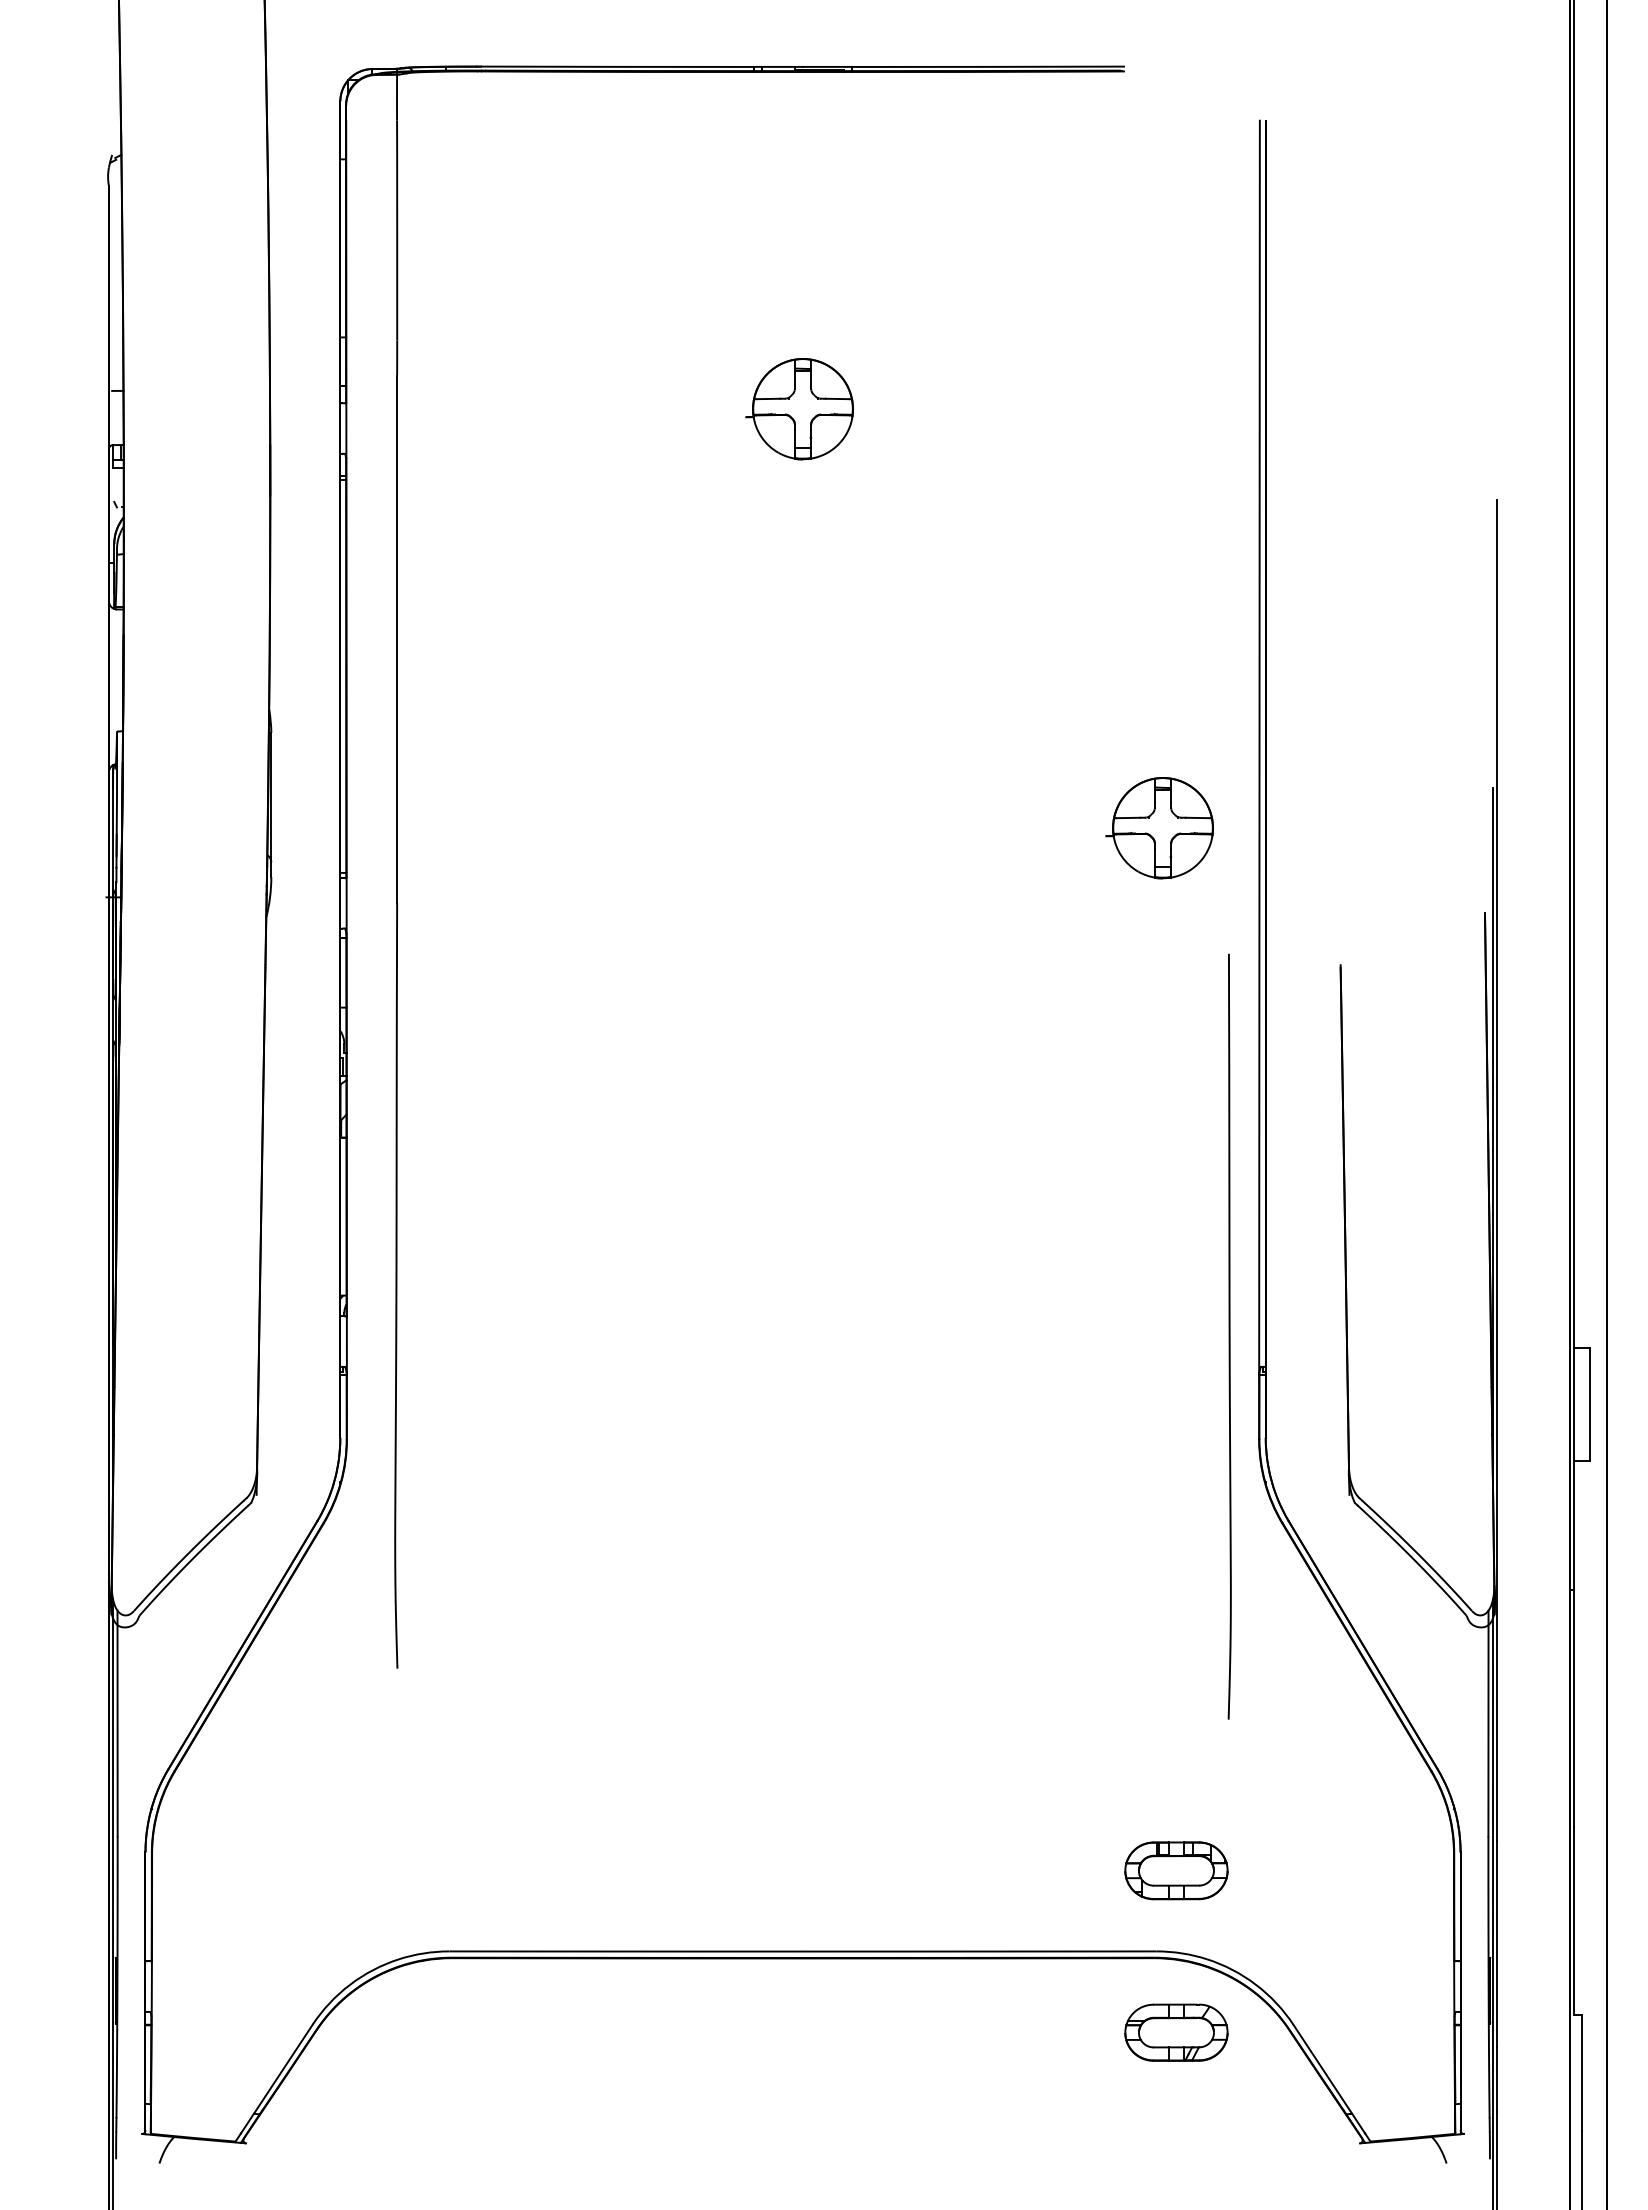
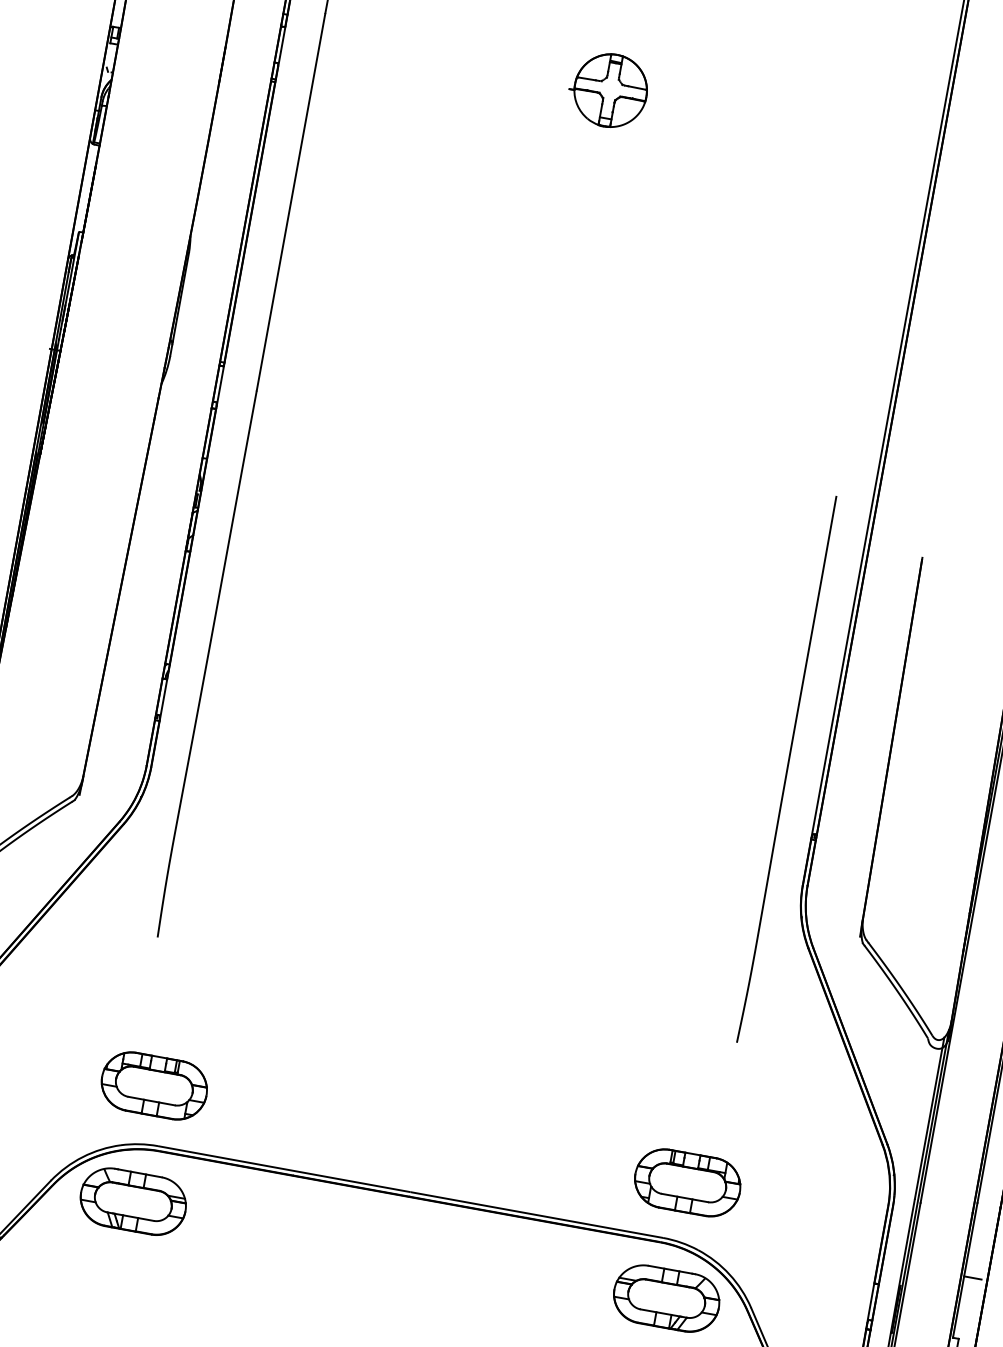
part: (1159, 828) -> (810, 436), removed
curve: (1229, 1336) -> (787, 769), moved
part: (429, 1870) -> (154, 1085), added
part: (1176, 1870) -> (687, 1182), size x1.43
line: (1586, 1929) -> (972, 1278), added
part: (429, 2032) -> (133, 1201), added
part: (1176, 2032) -> (666, 1298), size x1.43

